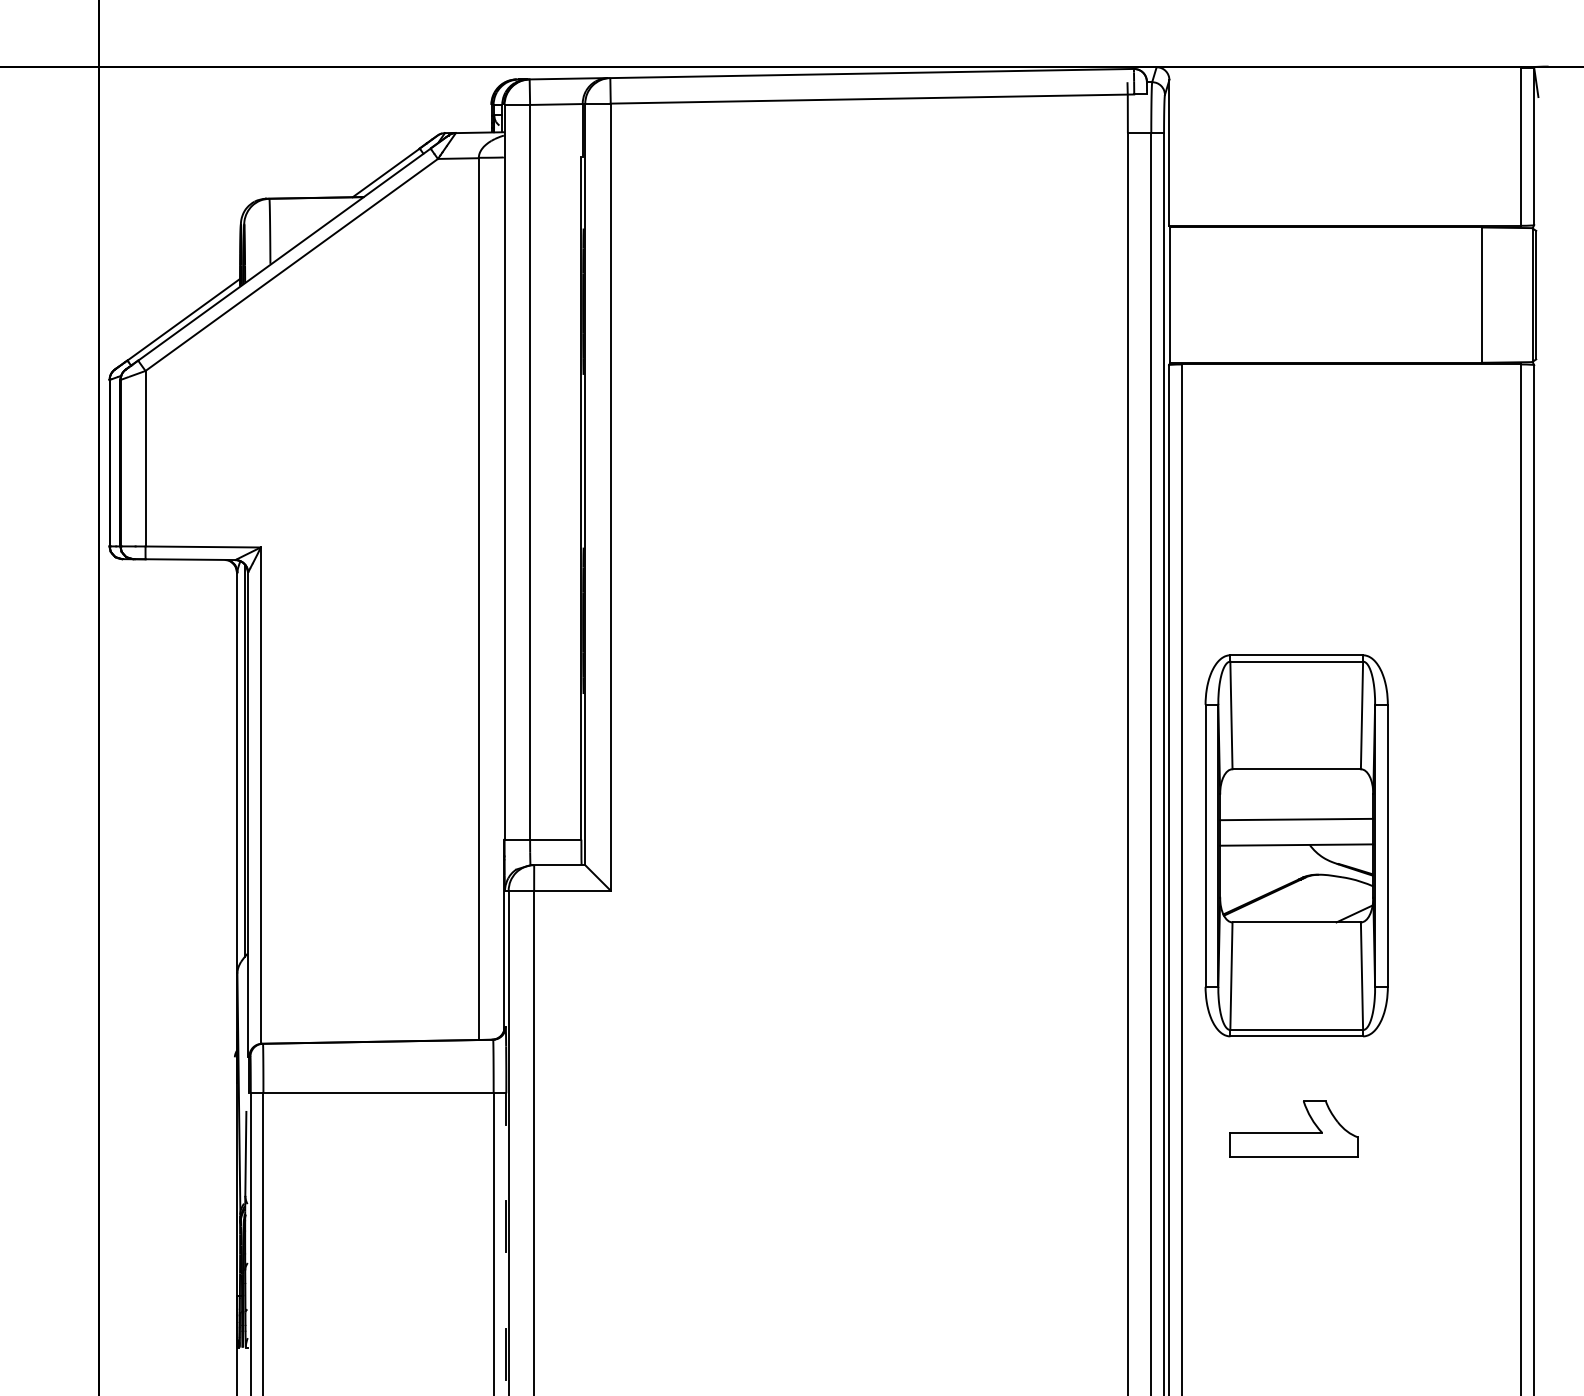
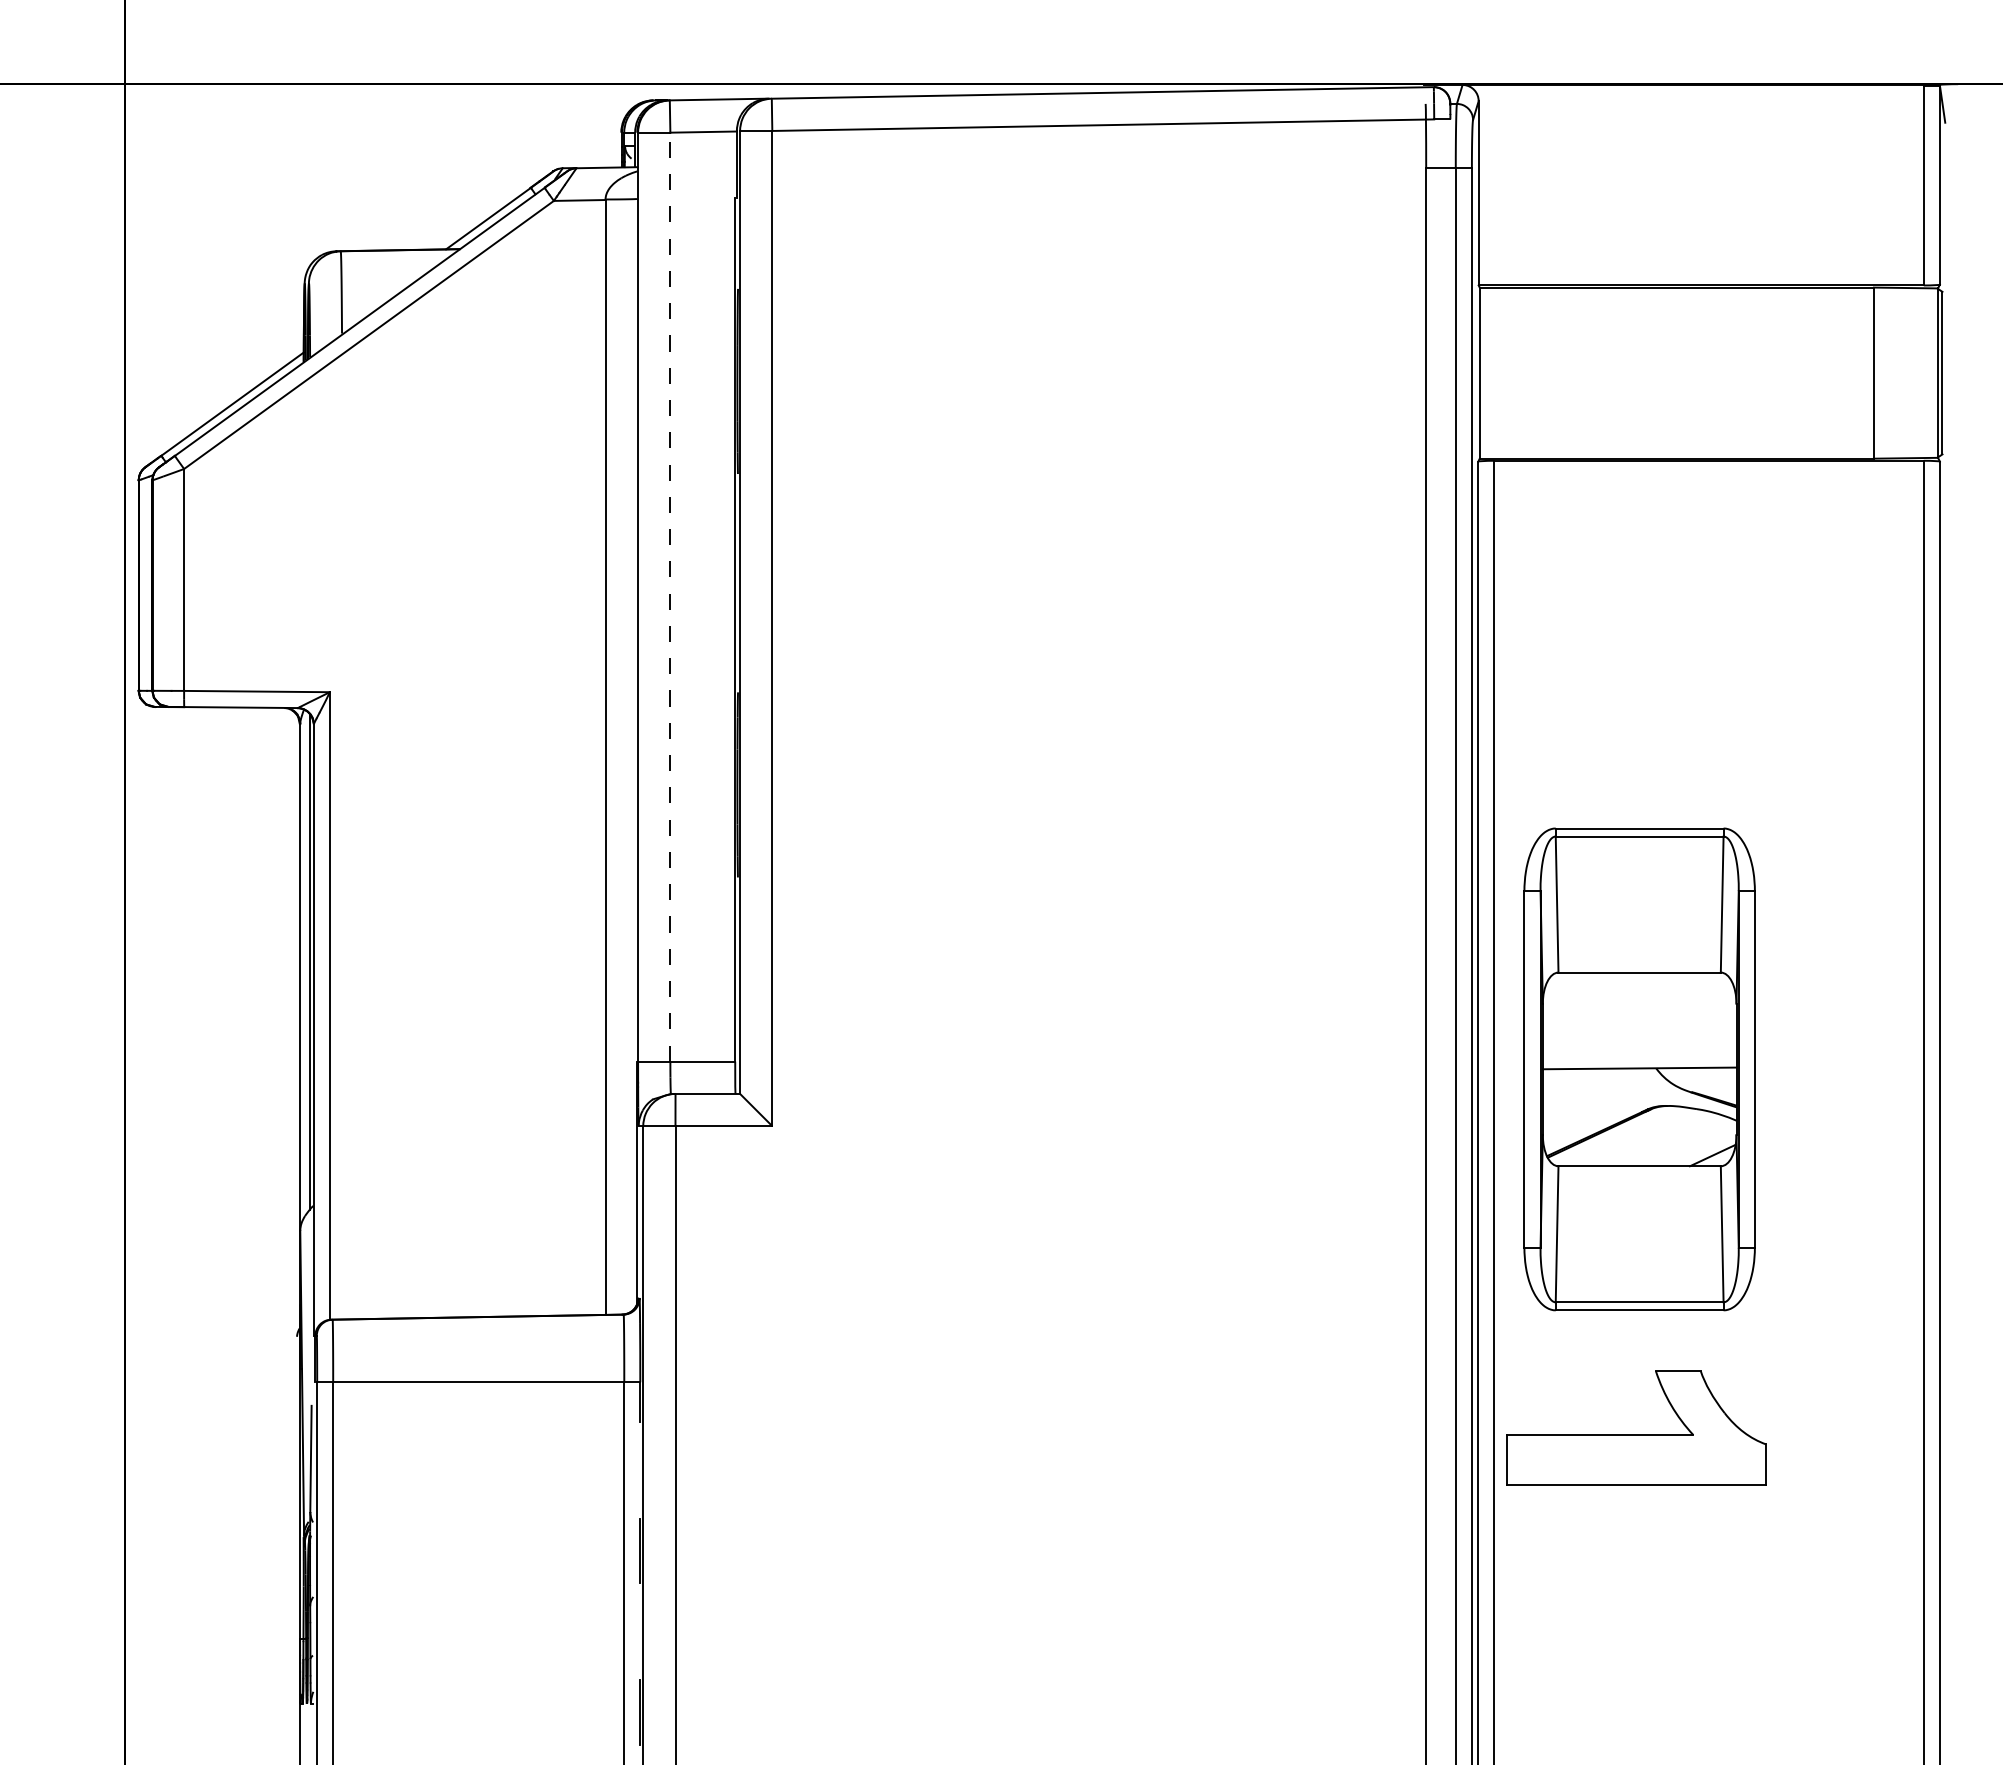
line: (530, 471) -> (670, 596), solid -> dashed
line: (1296, 819) -> (1639, 1036), removed
part: (1293, 1129) -> (1635, 1427), size x1.6

